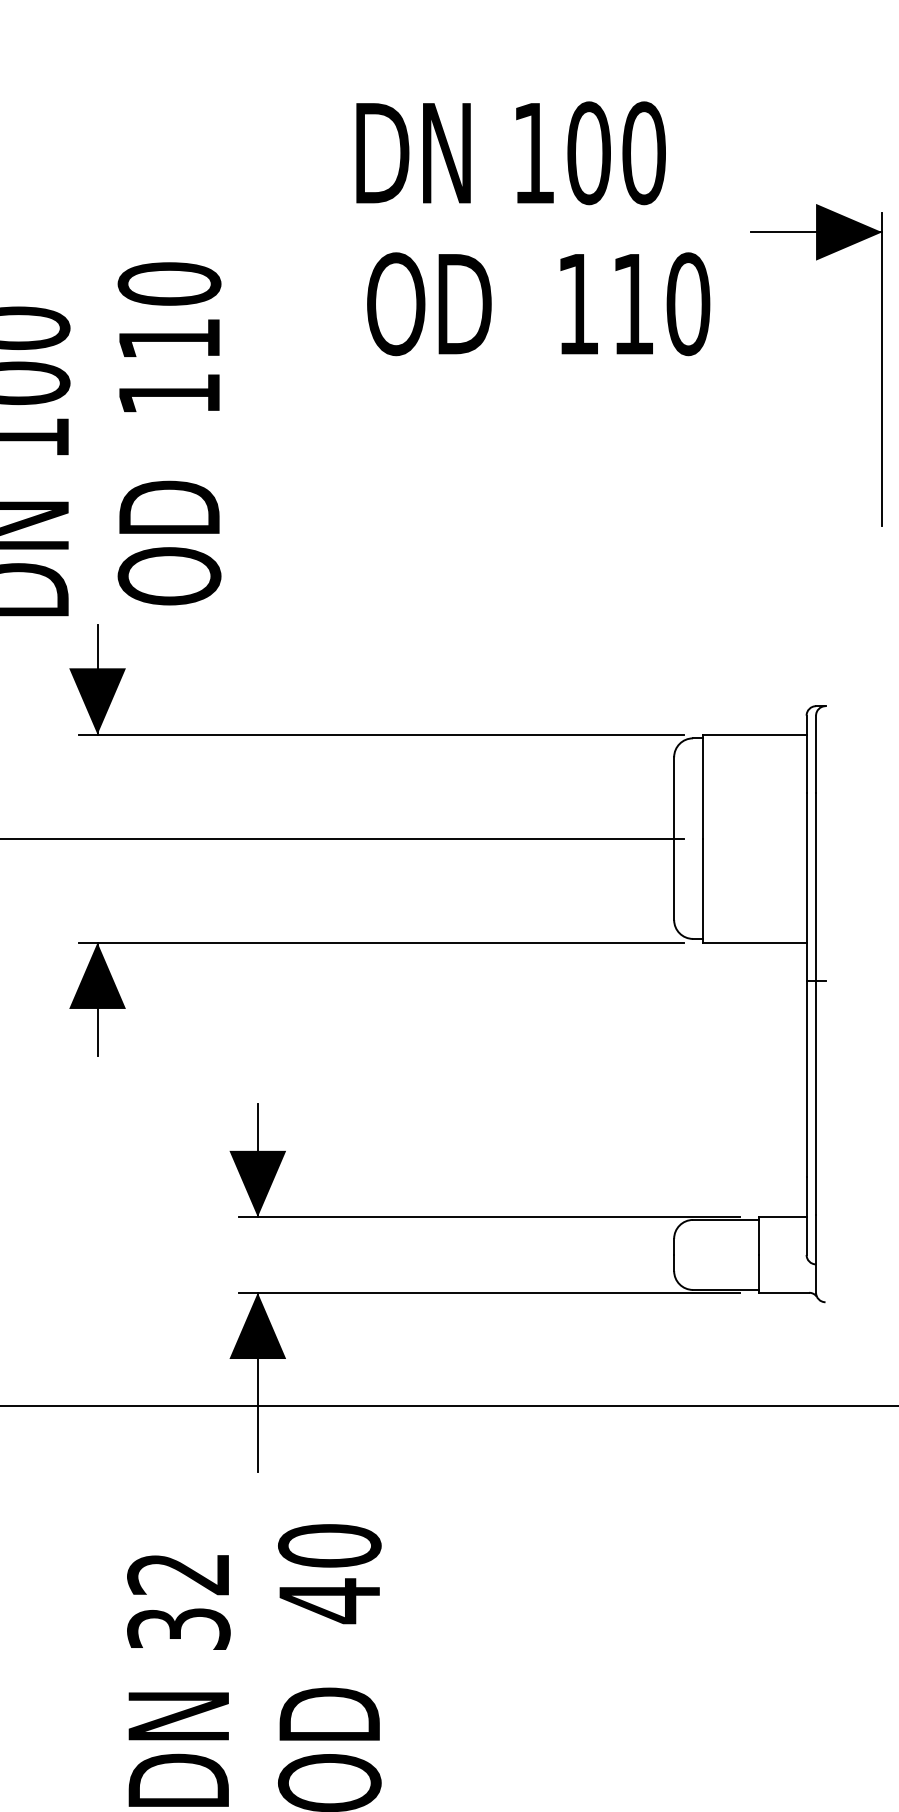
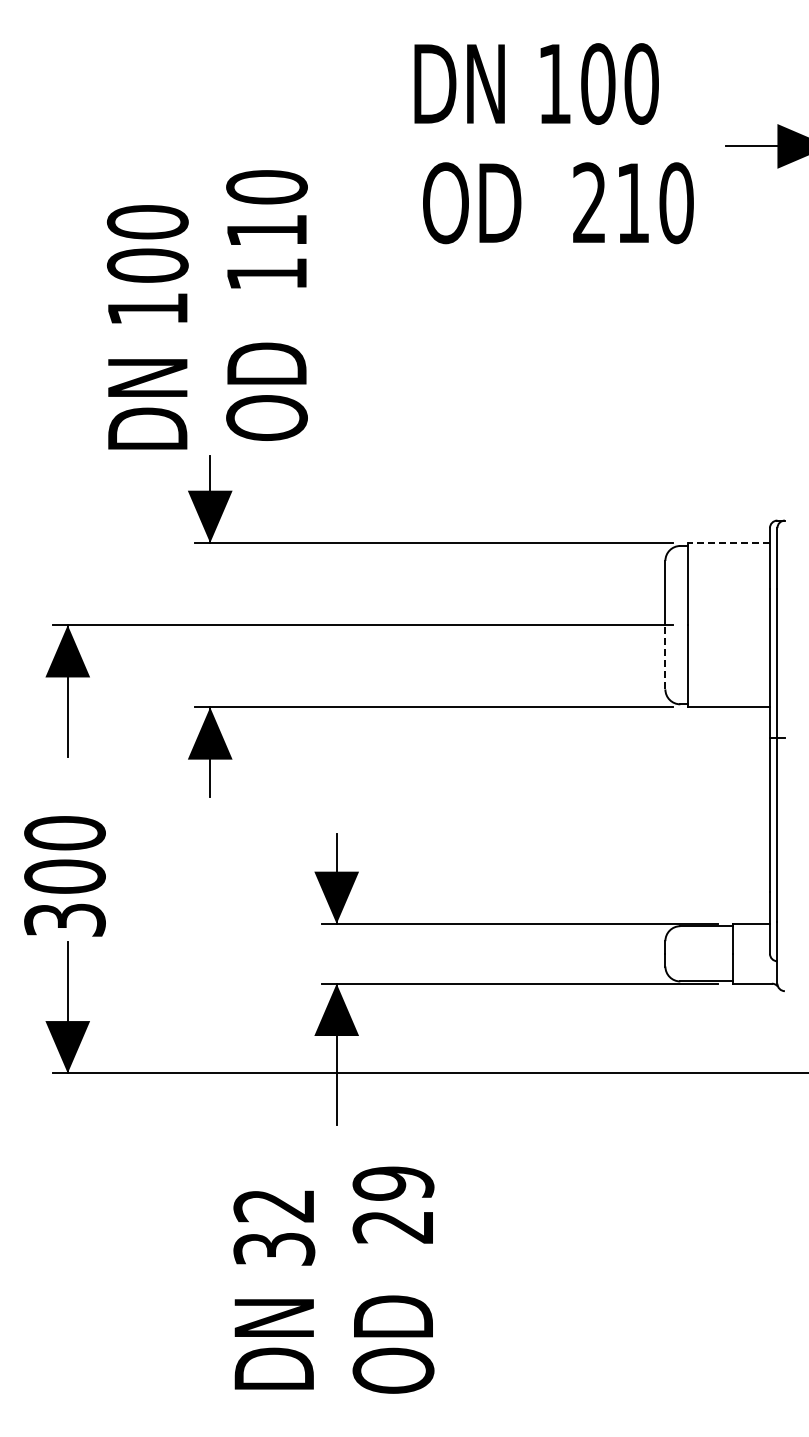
text: (578, 303) -> (589, 202), 110 -> 210
line: (754, 735) -> (728, 543), solid -> dashed
line: (674, 878) -> (665, 656), solid -> dashed
text: (329, 1573) -> (393, 1205), 40 -> 29

